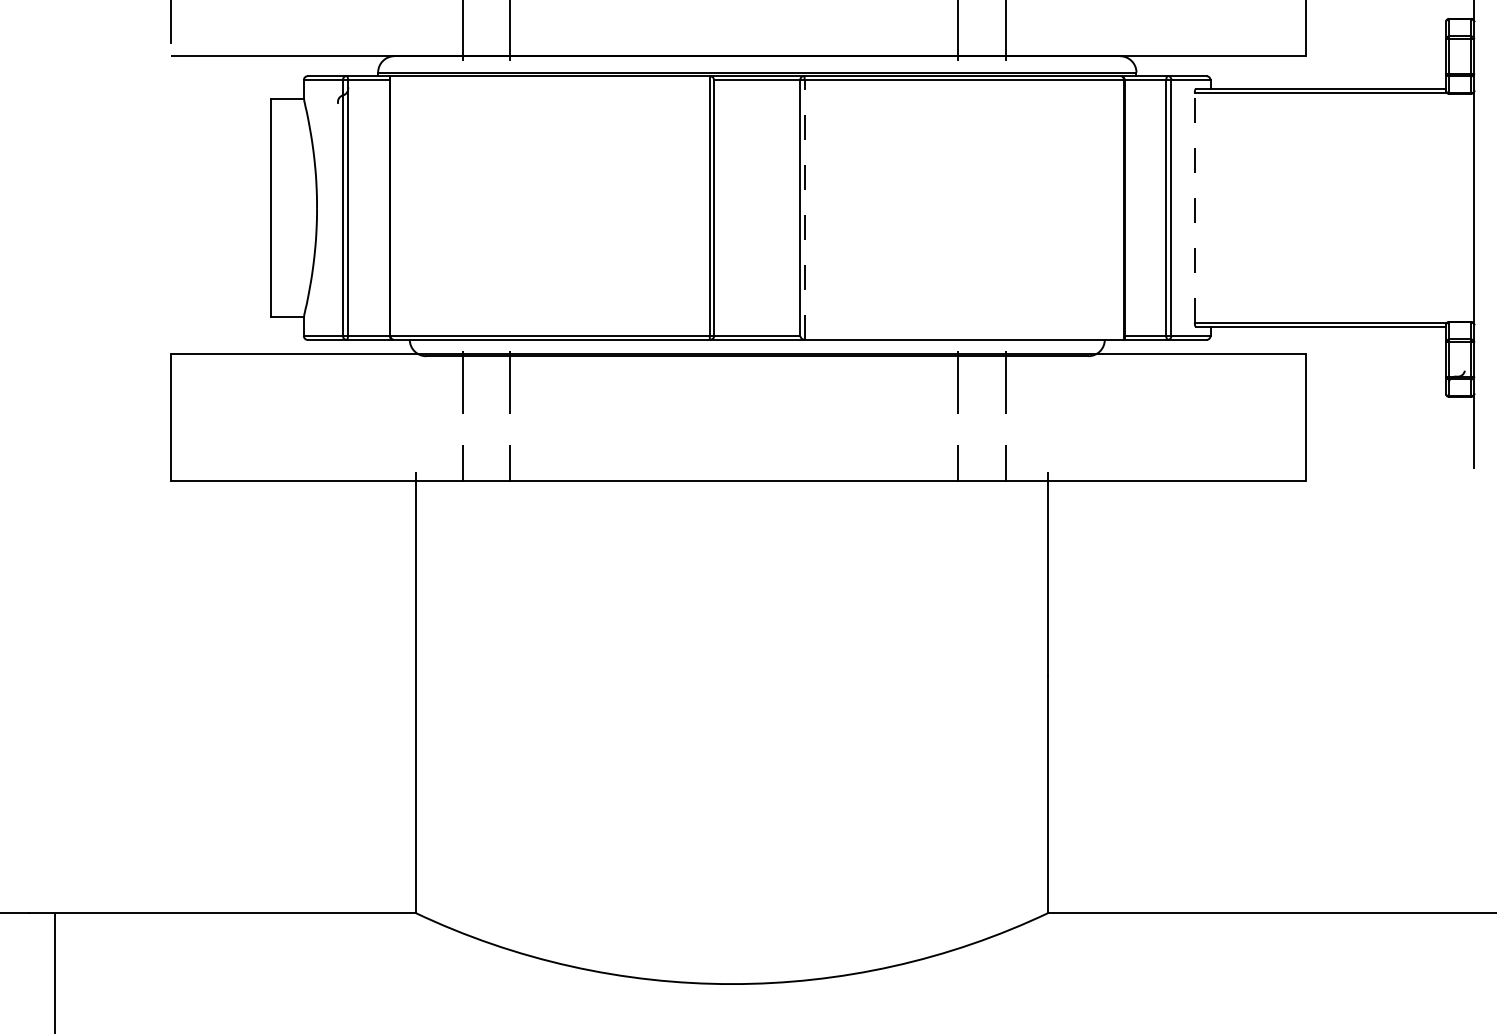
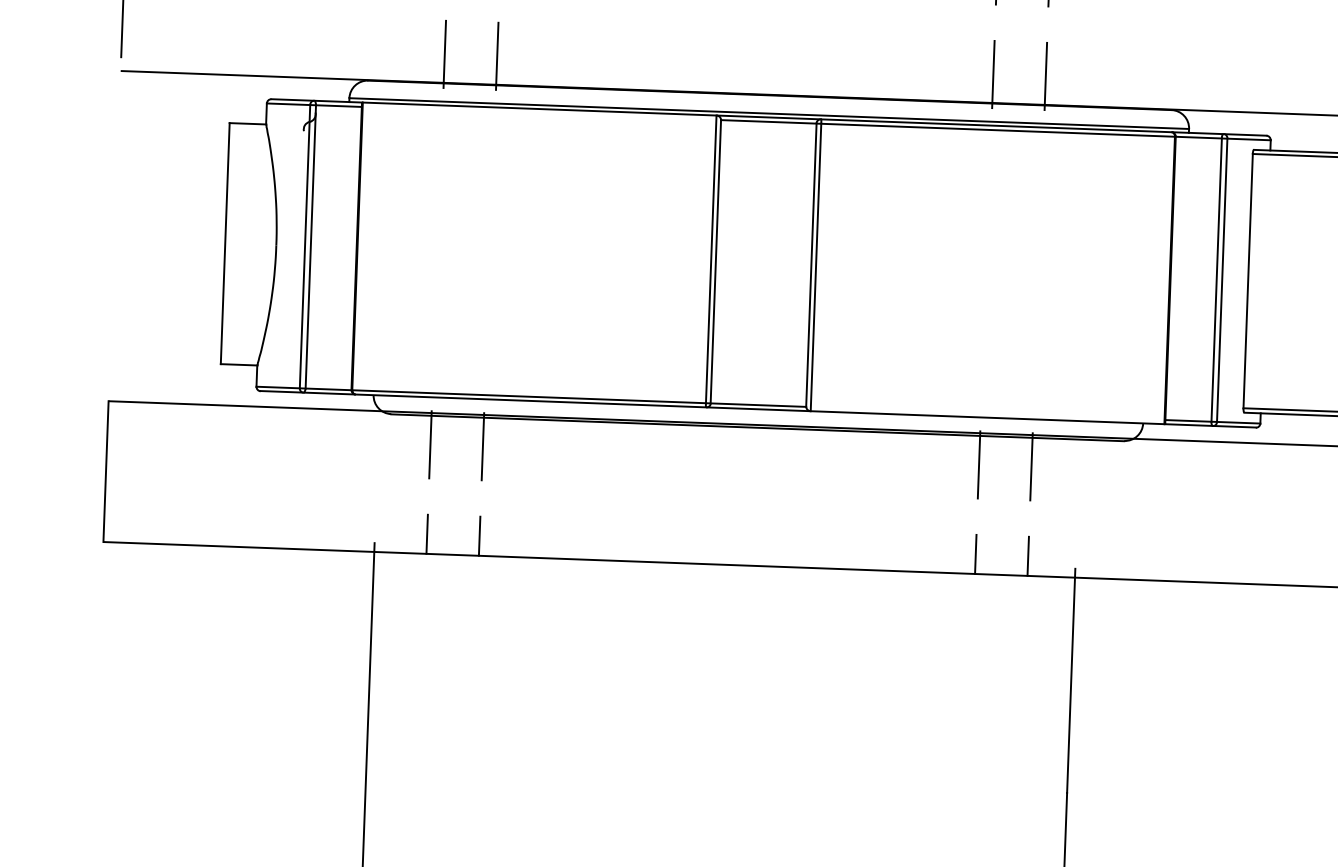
line: (1194, 207) -> (1247, 280), dashed -> solid
line: (804, 209) -> (815, 267), dashed -> solid

